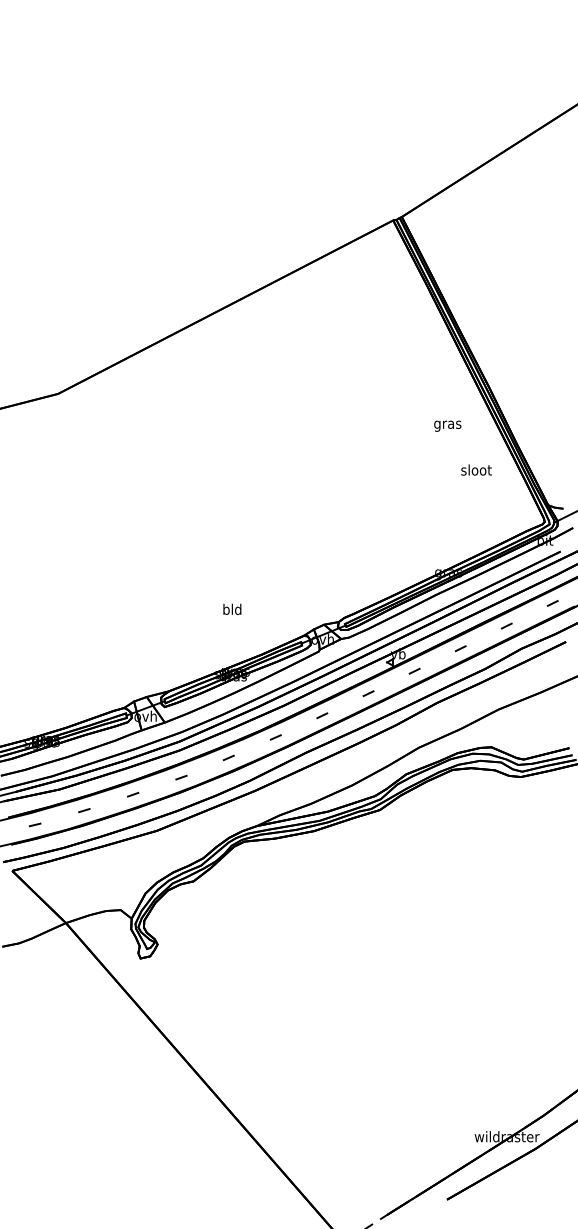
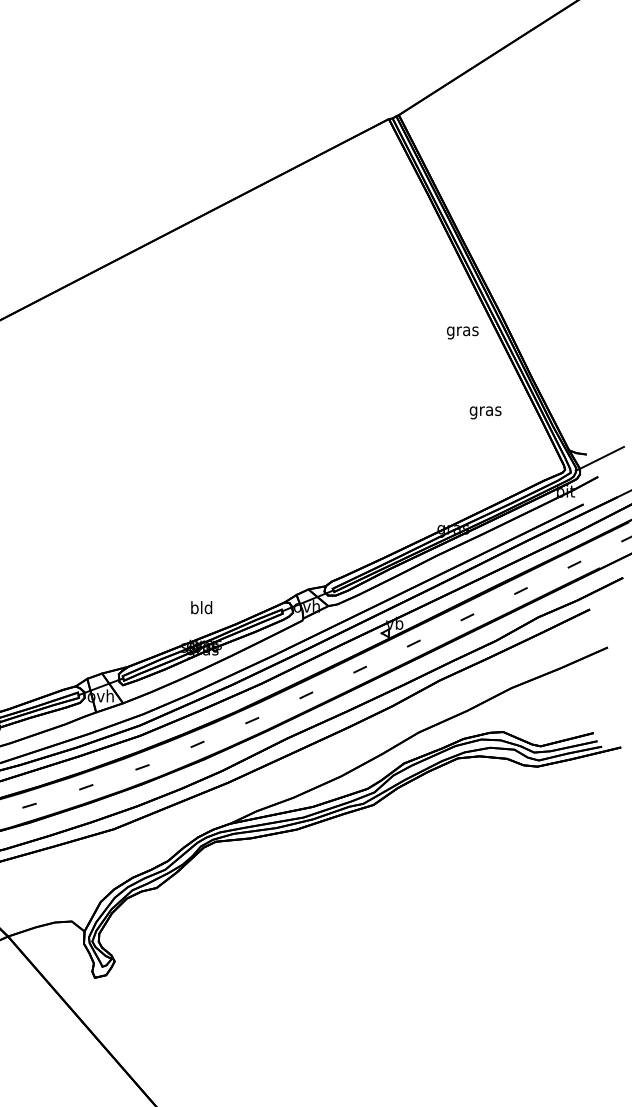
text: (447, 425) -> (462, 332), moved
text: (476, 471) -> (485, 411), sloot -> gras
text: (232, 608) -> (201, 606), moved

